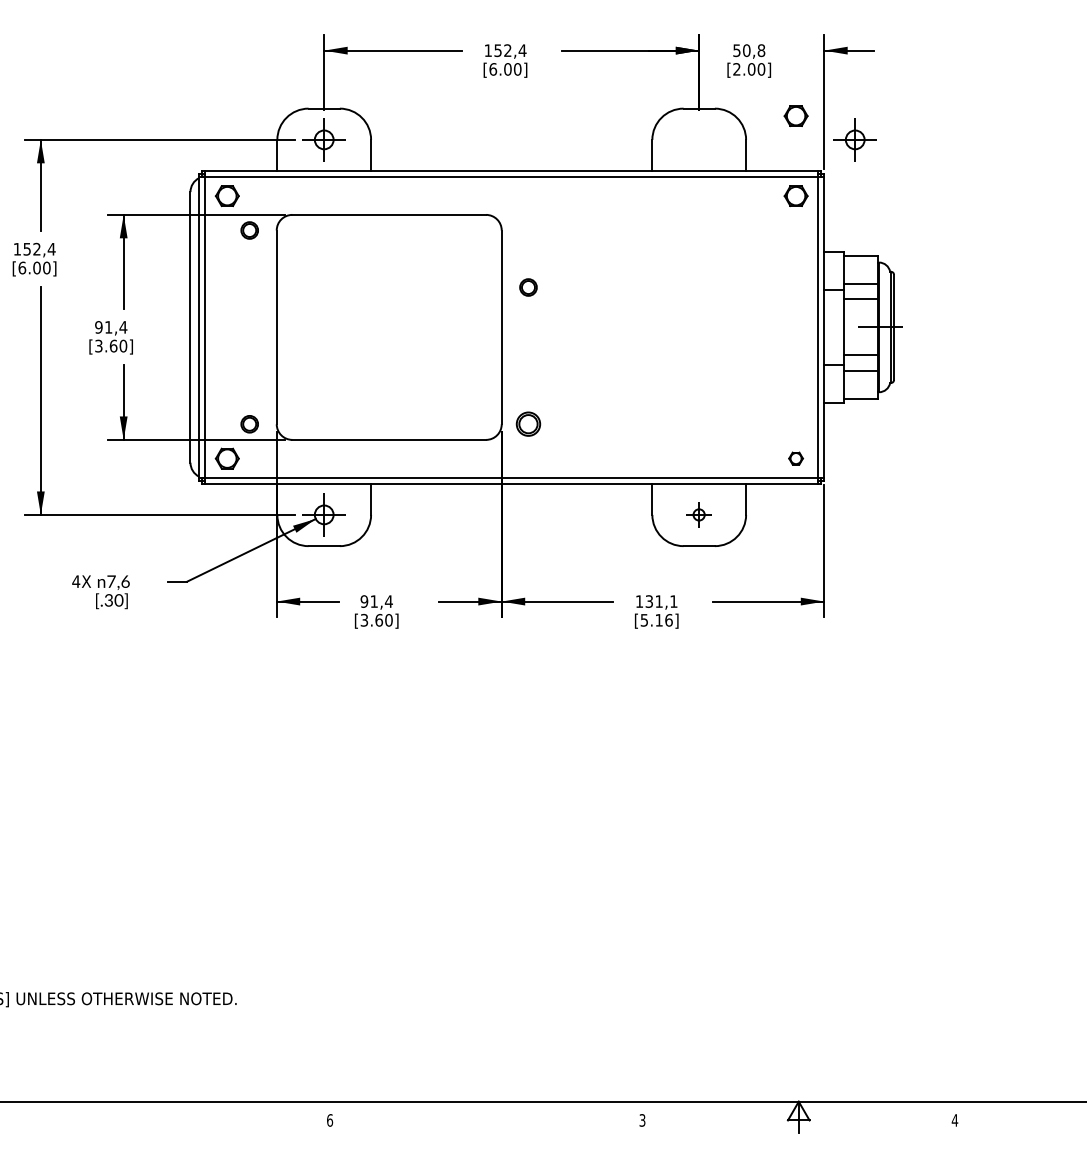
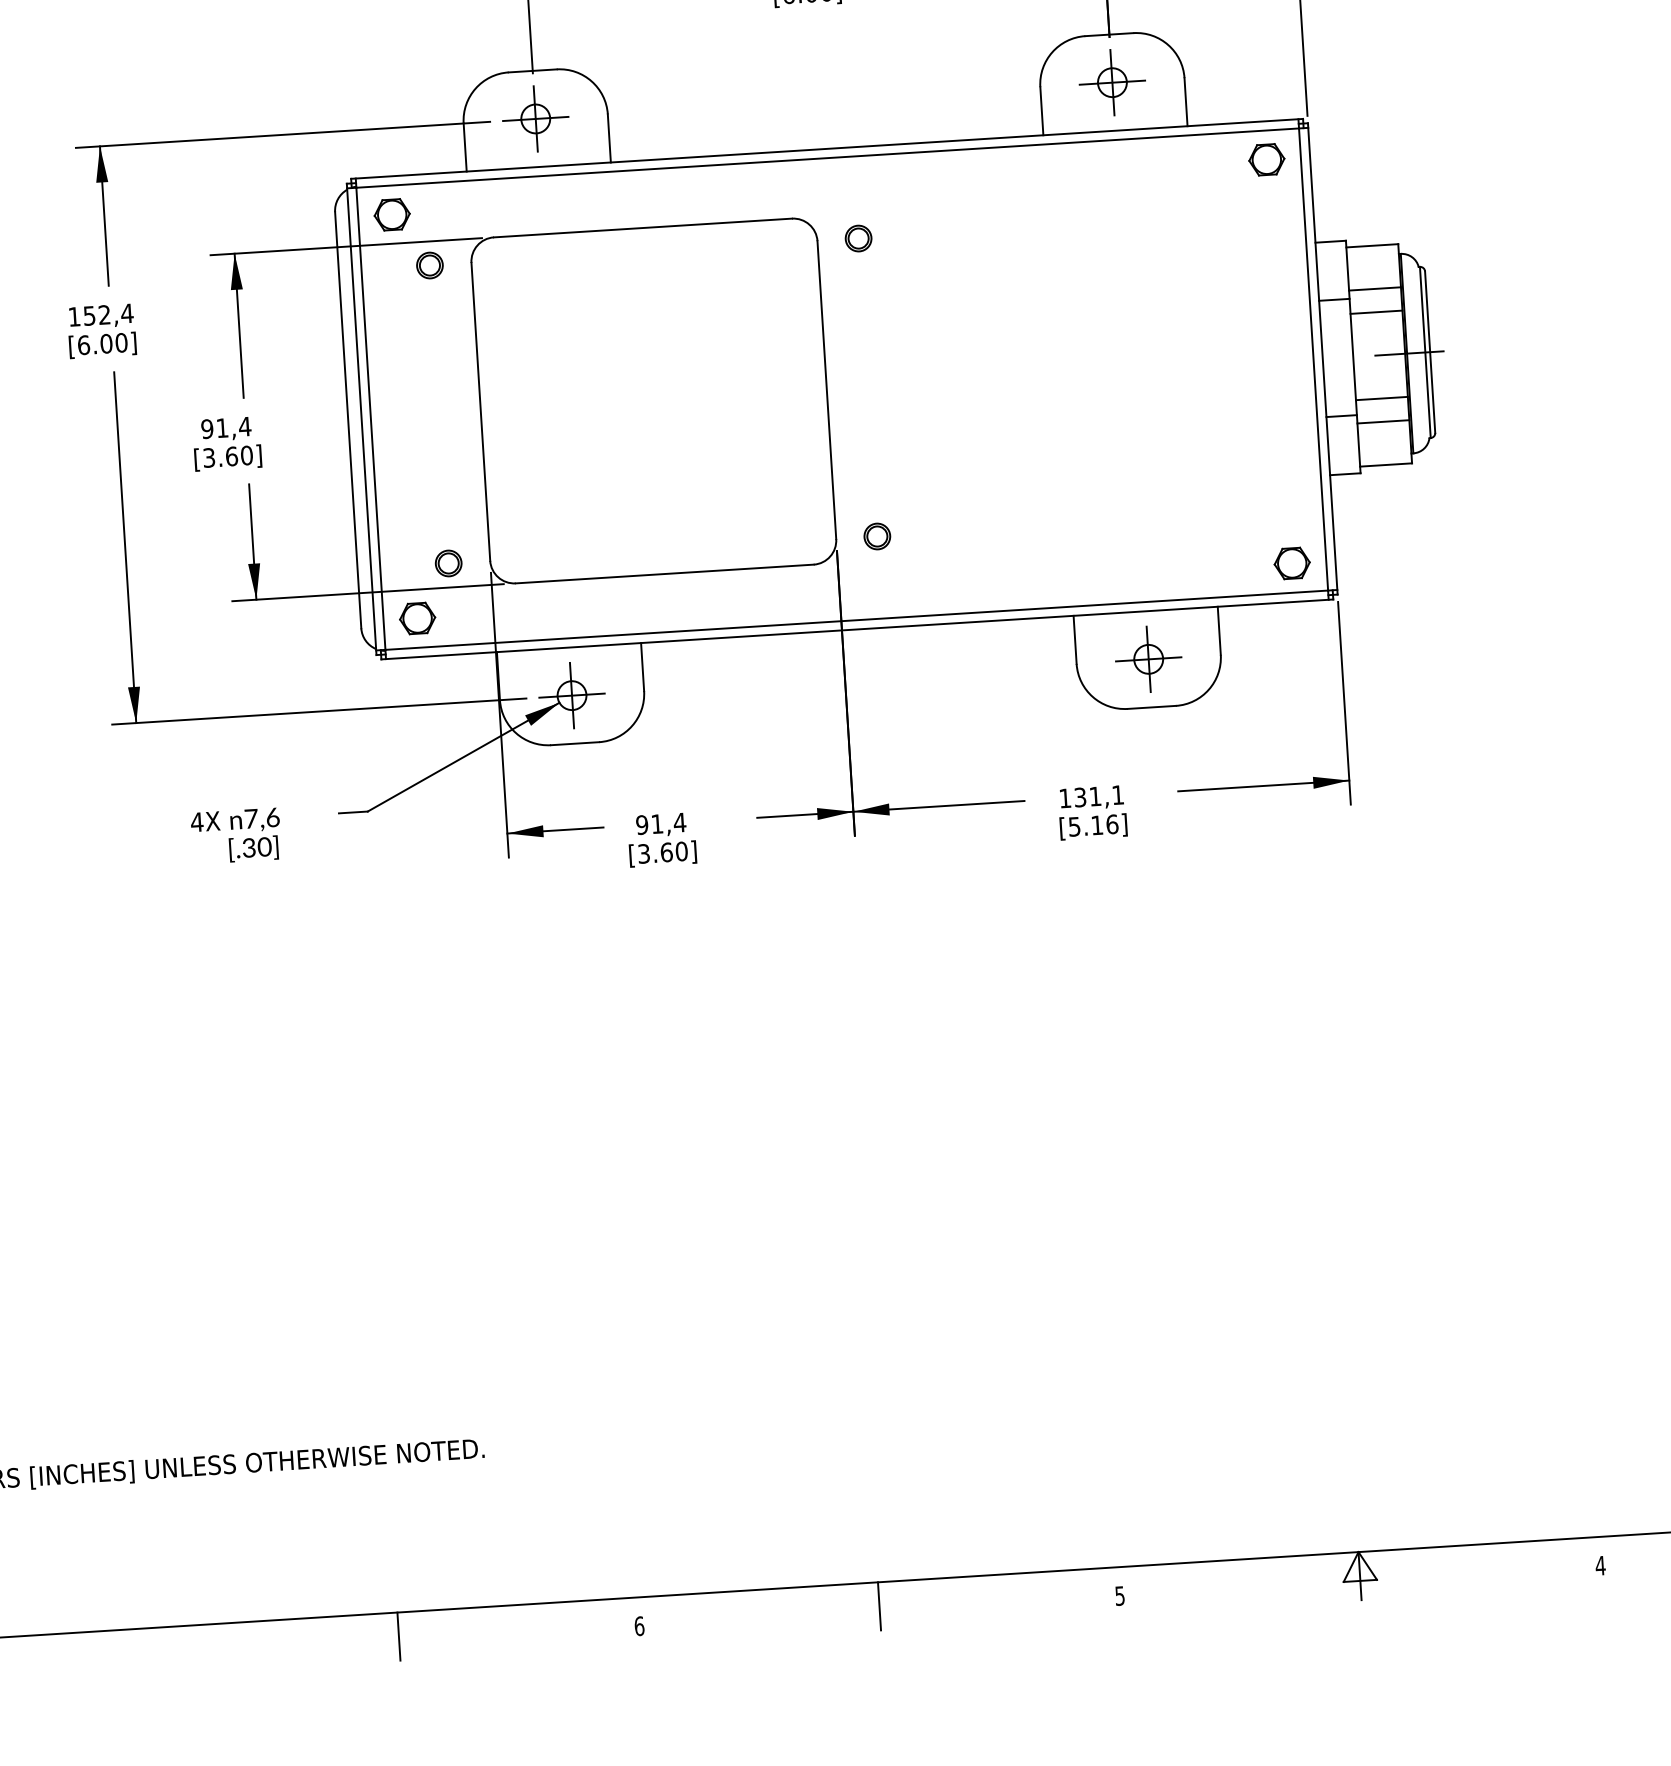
part: (795, 115) -> (1258, 35), removed
part: (854, 139) -> (1111, 82), moved
circle: (528, 287) -> (858, 238), moved
circle: (528, 424) -> (877, 536), size x0.71
part: (795, 458) -> (1291, 563), size x1.67
part: (698, 514) -> (1147, 658), size x1.67
line: (173, 1116) -> (398, 1635), added
line: (486, 1116) -> (879, 1605), added
text: (642, 1119) -> (1119, 1594), 3 -> 5

